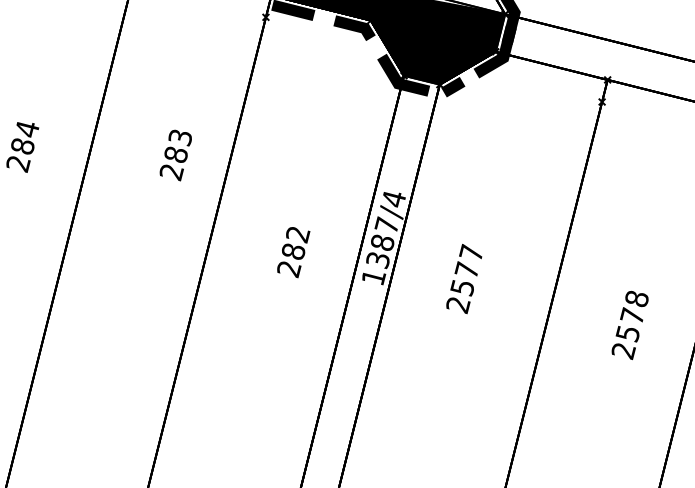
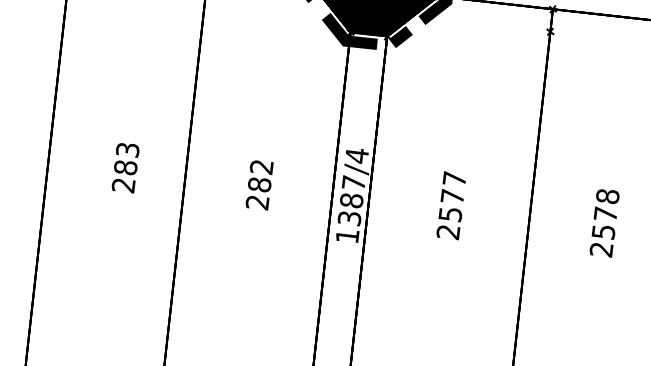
text: (175, 155) -> (125, 168), moved
text: (293, 252) -> (259, 185), moved
text: (464, 279) -> (451, 206), moved
text: (629, 325) -> (603, 223), moved

